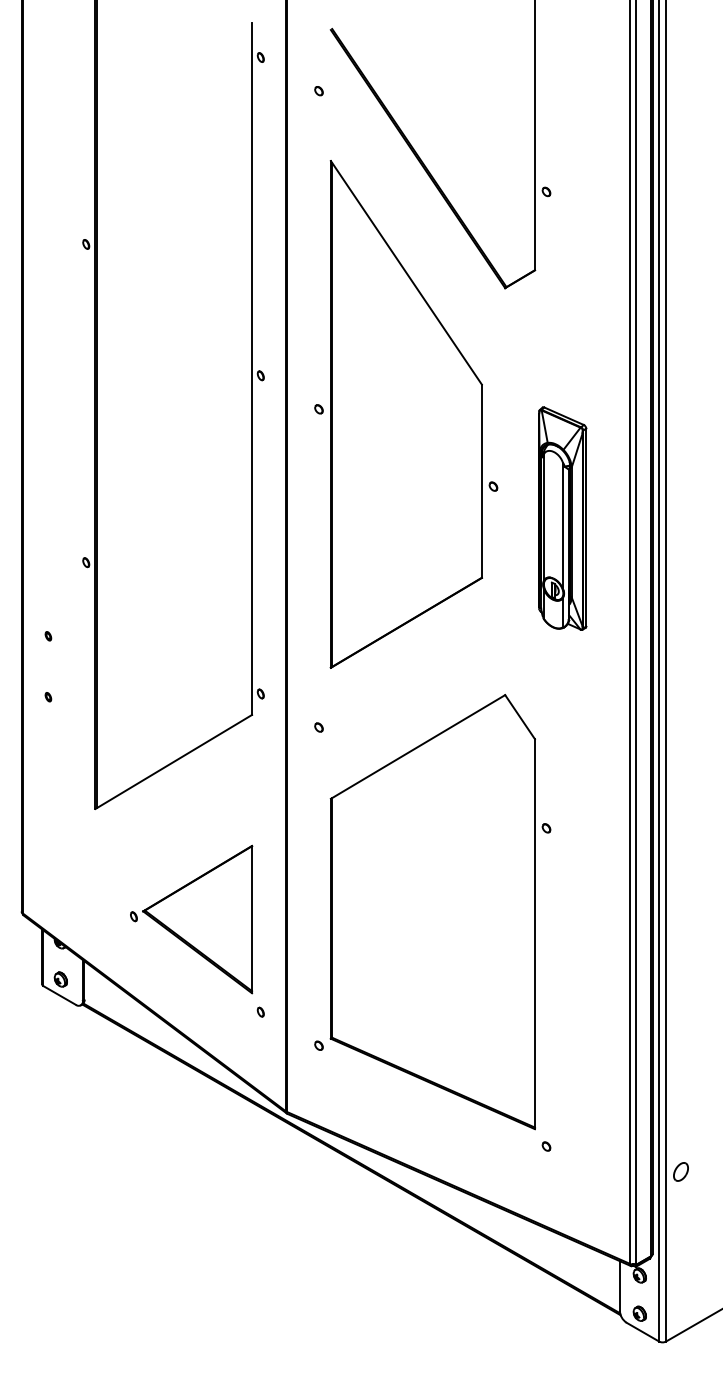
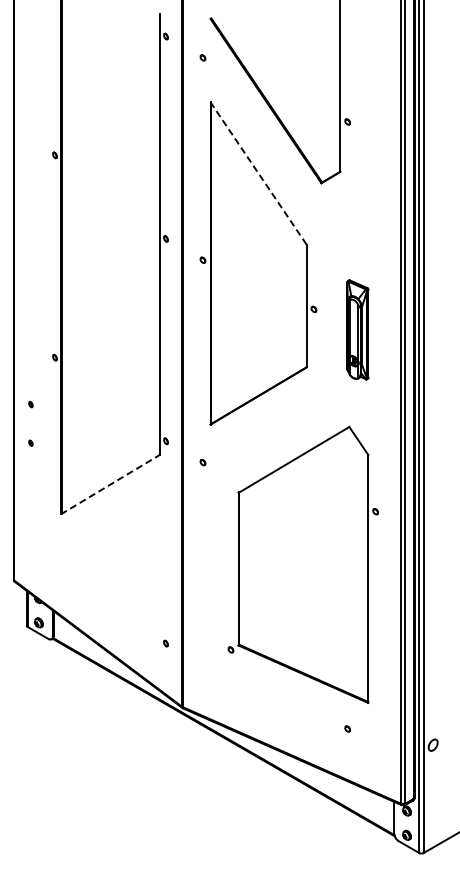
line: (406, 272) -> (258, 173), solid -> dashed
part: (562, 518) -> (357, 329), size x0.7
line: (175, 761) -> (111, 484), solid -> dashed
part: (431, 911) -> (302, 564), moved
part: (190, 919) -> (121, 584), removed

